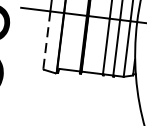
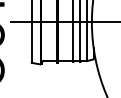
line: (46, 40) -> (31, 42), dashed -> solid

